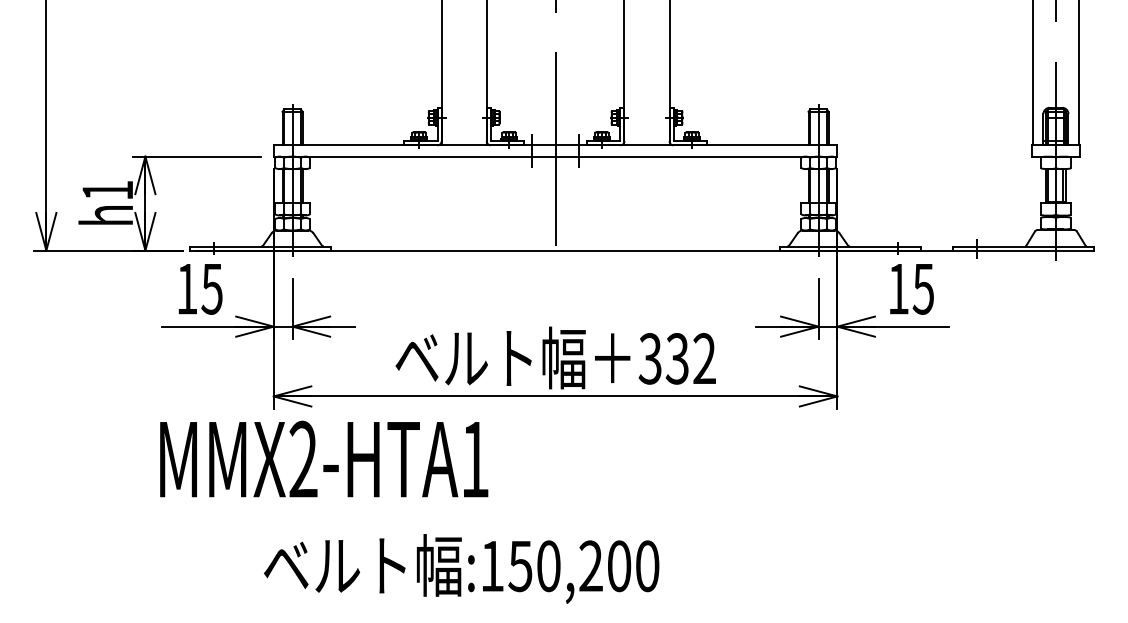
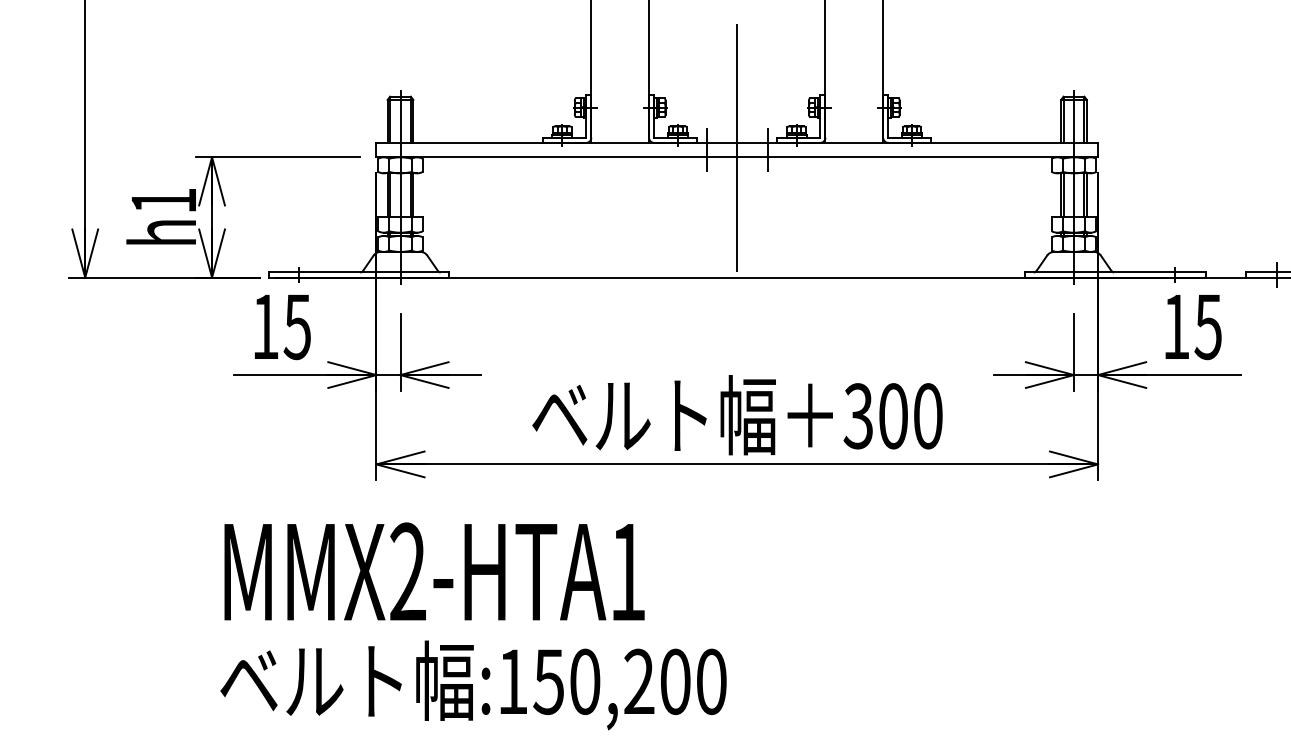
text: (690, 358) -> (909, 415), 332 -> 300
text: (324, 458) -> (434, 570), moved
text: (461, 568) -> (473, 684), moved

